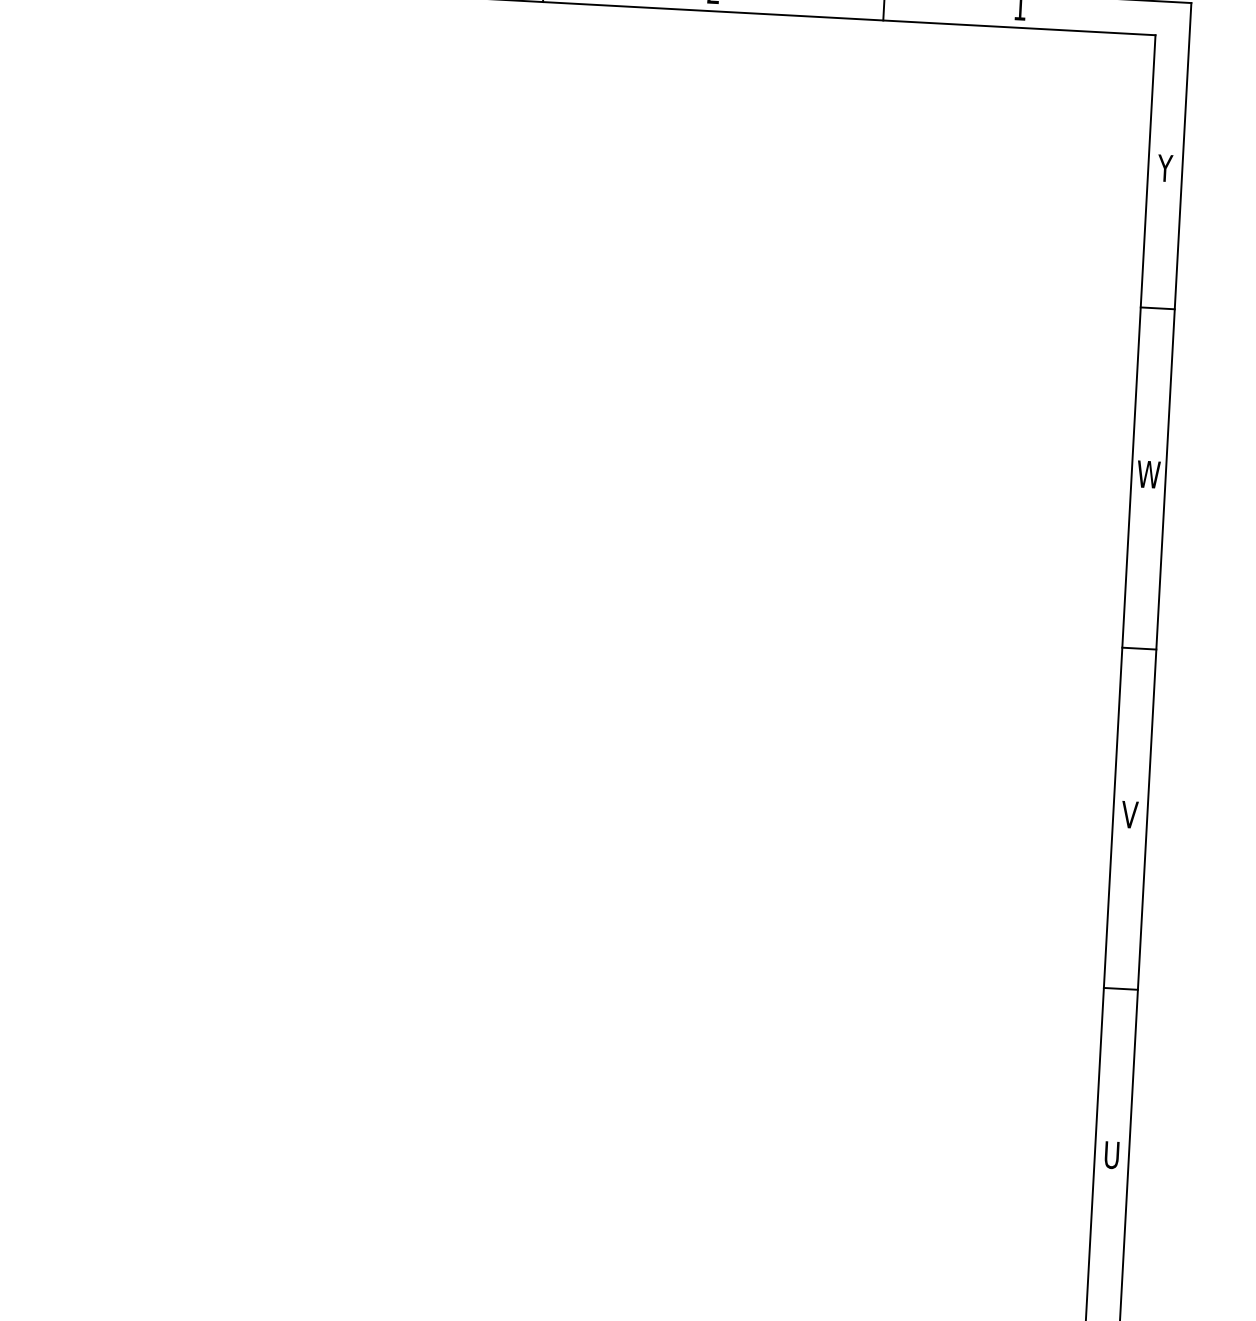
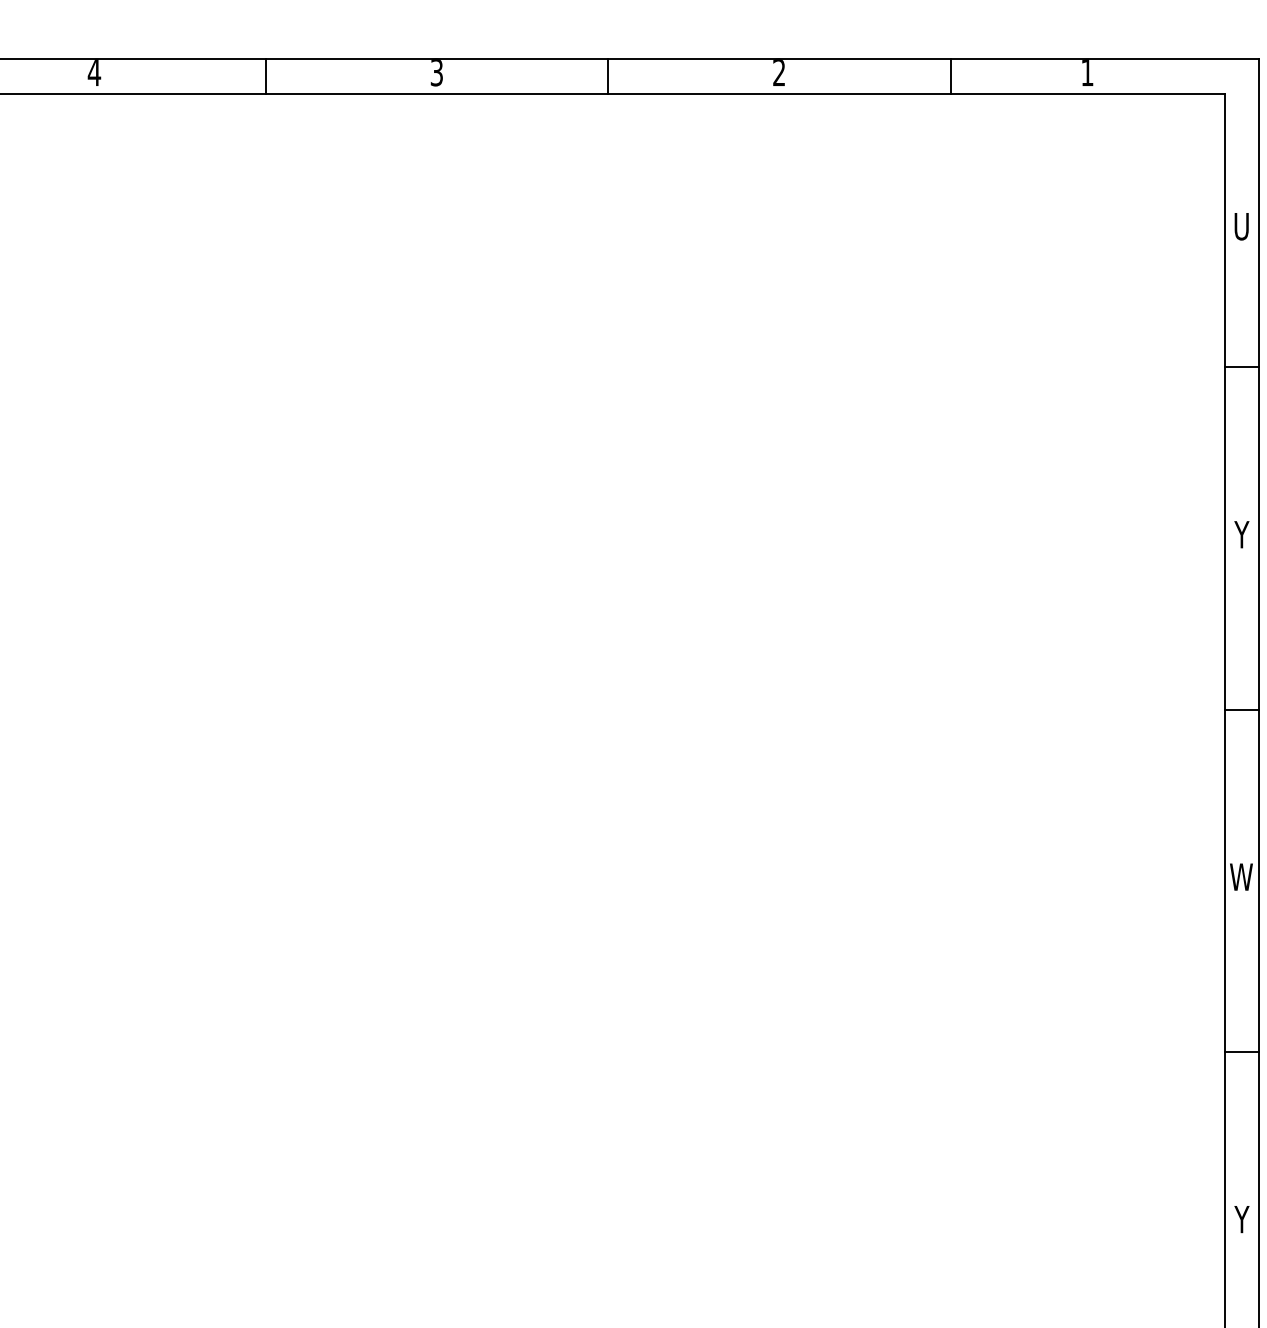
text: (1164, 168) -> (1241, 226), Y -> U
text: (1148, 474) -> (1241, 534), W -> Y
text: (1130, 814) -> (1241, 876), V -> W
text: (1111, 1155) -> (1241, 1219), U -> Y

